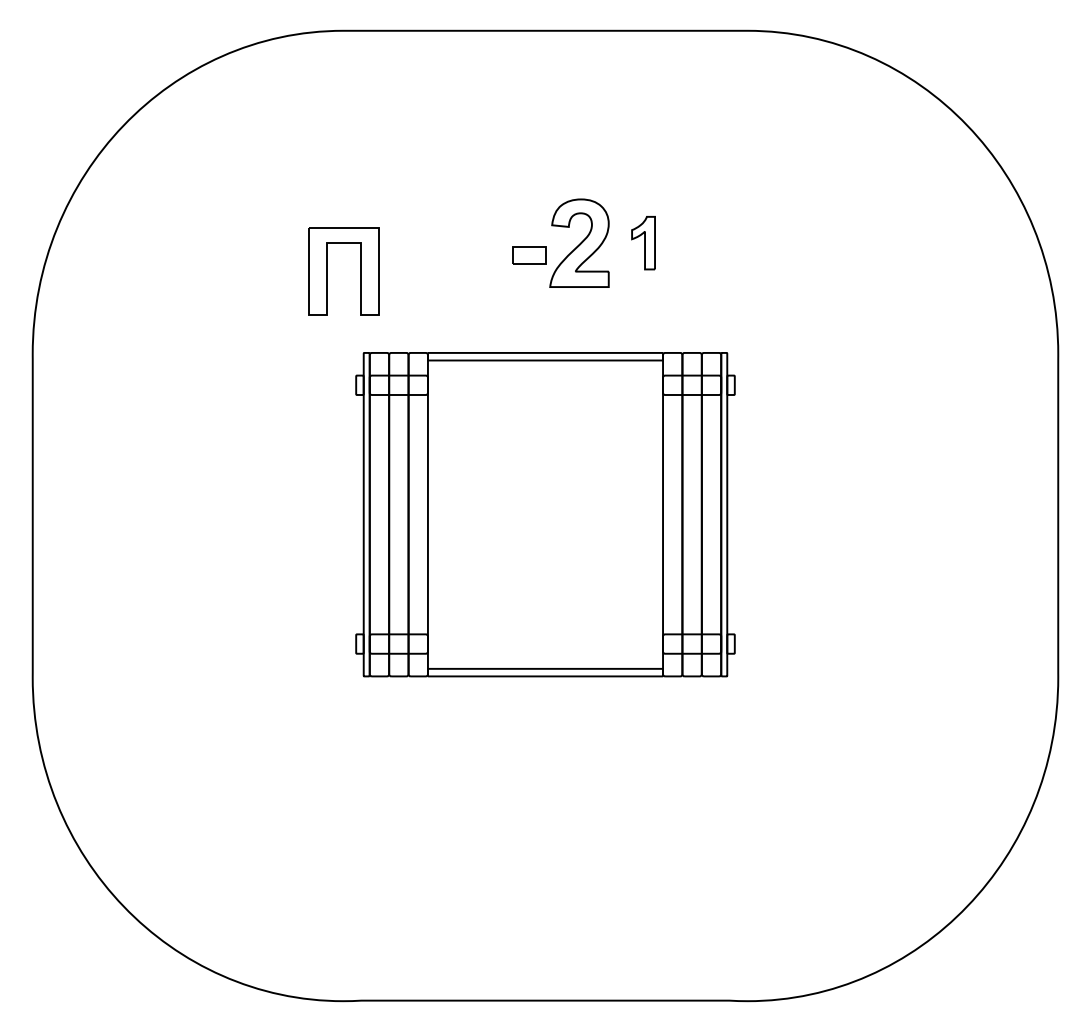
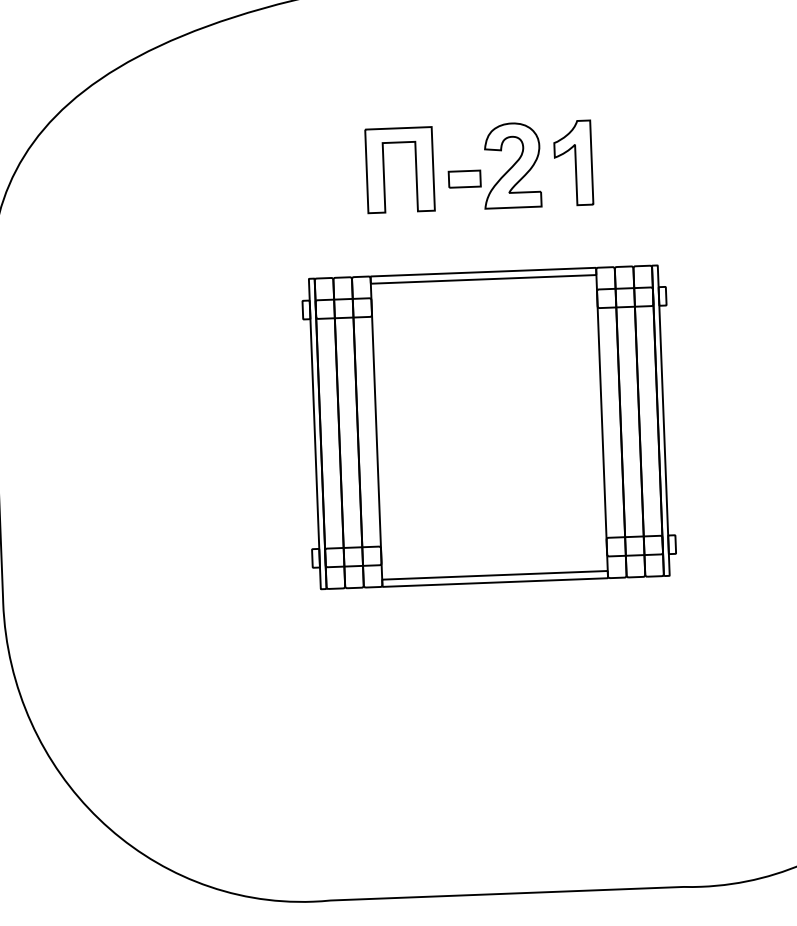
part: (643, 242) -> (573, 162), size x1.67
part: (327, 271) -> (384, 170), moved

